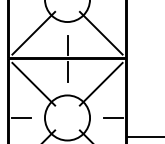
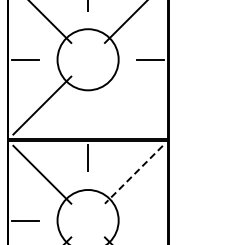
line: (100, 33) -> (133, 105), removed
line: (67, 45) -> (88, 122), removed
line: (100, 84) -> (133, 174), solid -> dashed
line: (113, 117) -> (150, 220), removed

